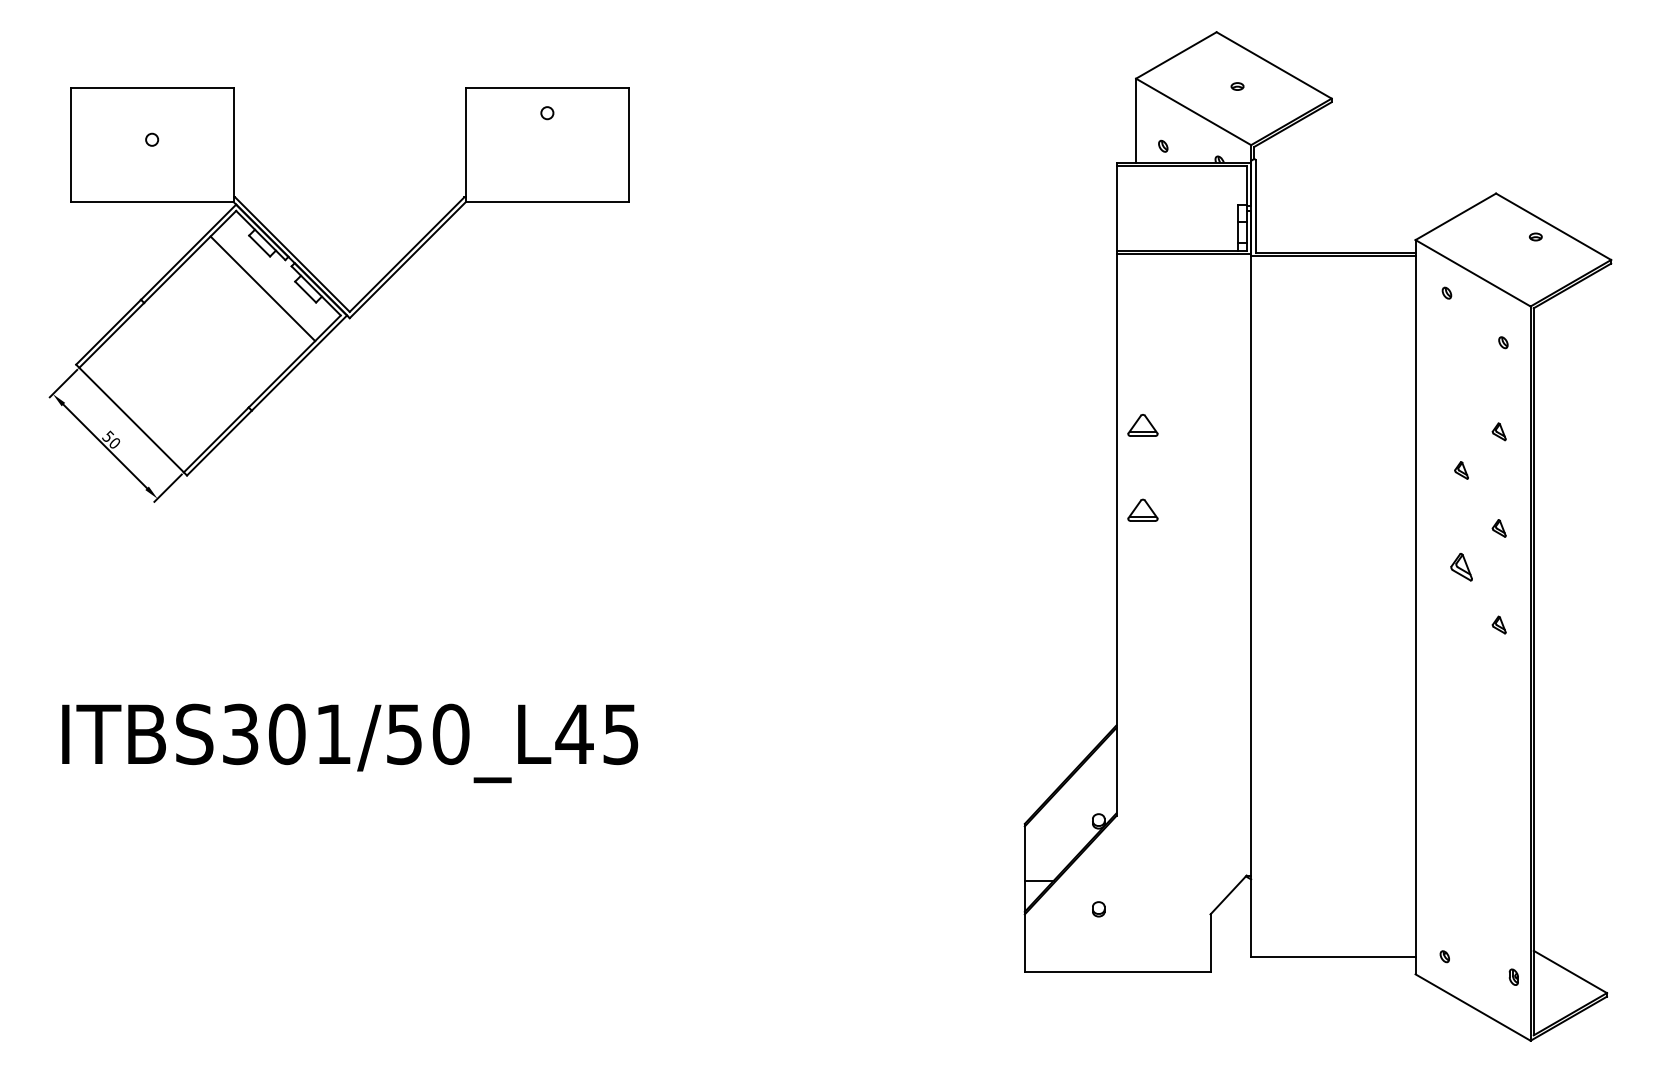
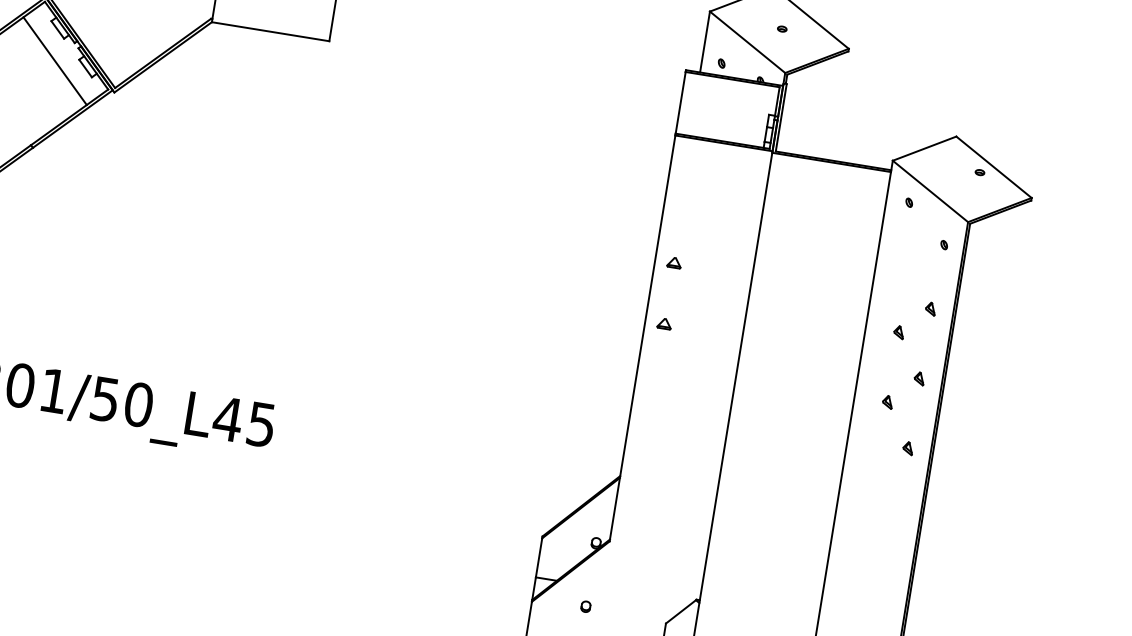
part: (1143, 425) -> (674, 262), size x0.62
part: (1143, 509) -> (664, 323), size x0.62
part: (1461, 566) -> (887, 401), size x0.62

